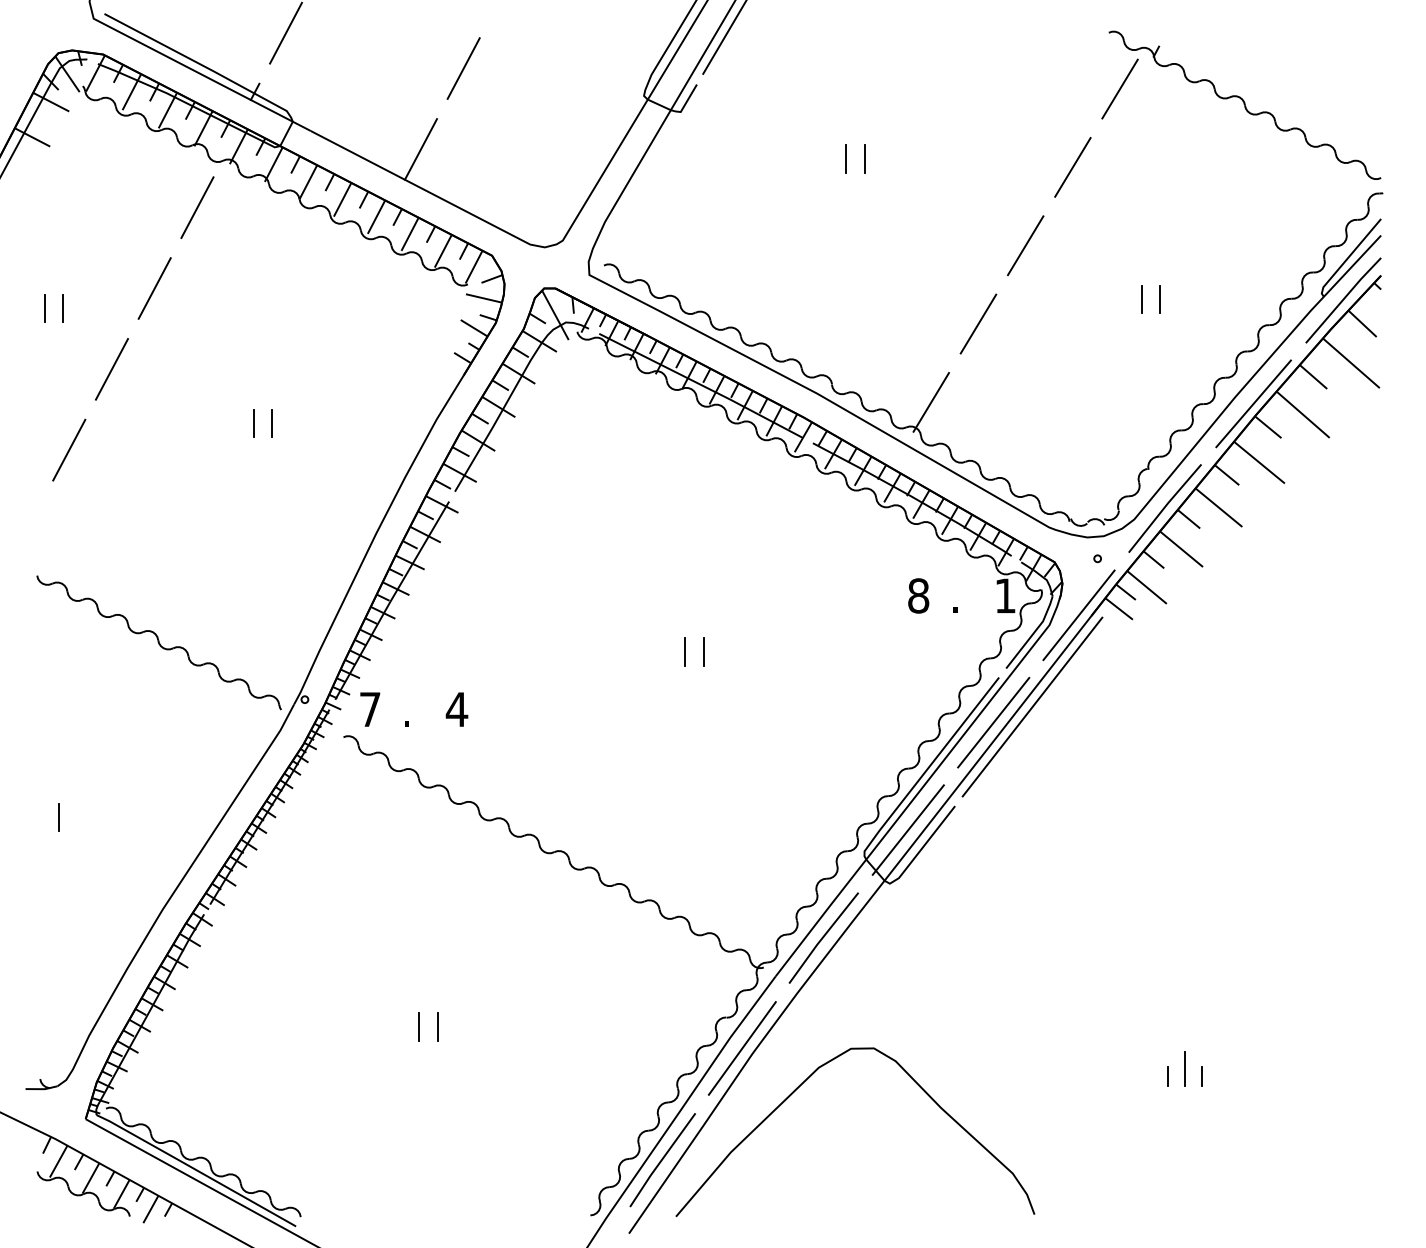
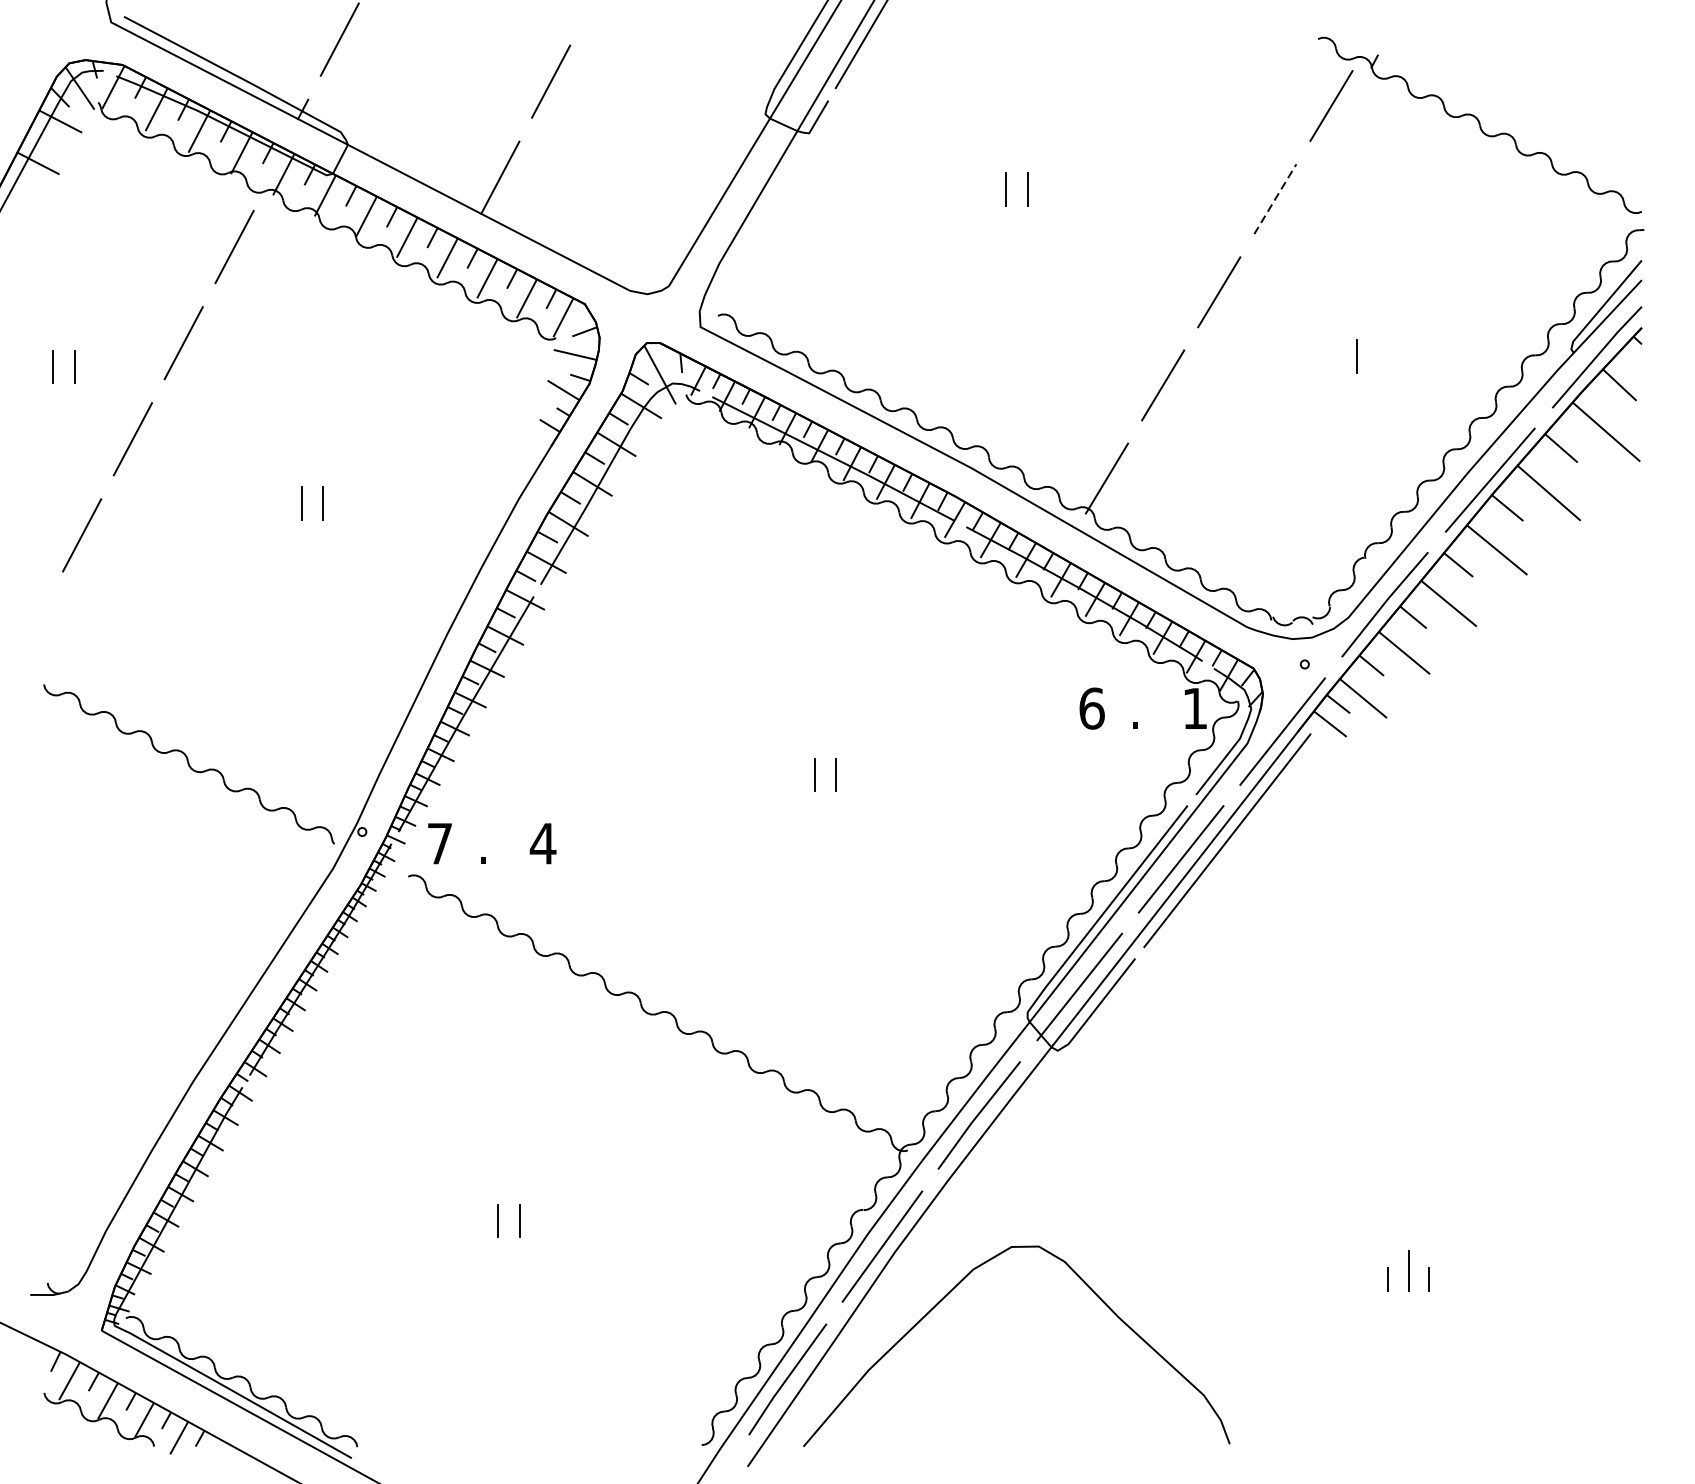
line: (1073, 166) -> (1276, 198), solid -> dashed
line: (1159, 299) -> (1378, 356), removed
text: (918, 595) -> (1091, 708), 8 -> 6
line: (58, 817) -> (69, 972), removed

